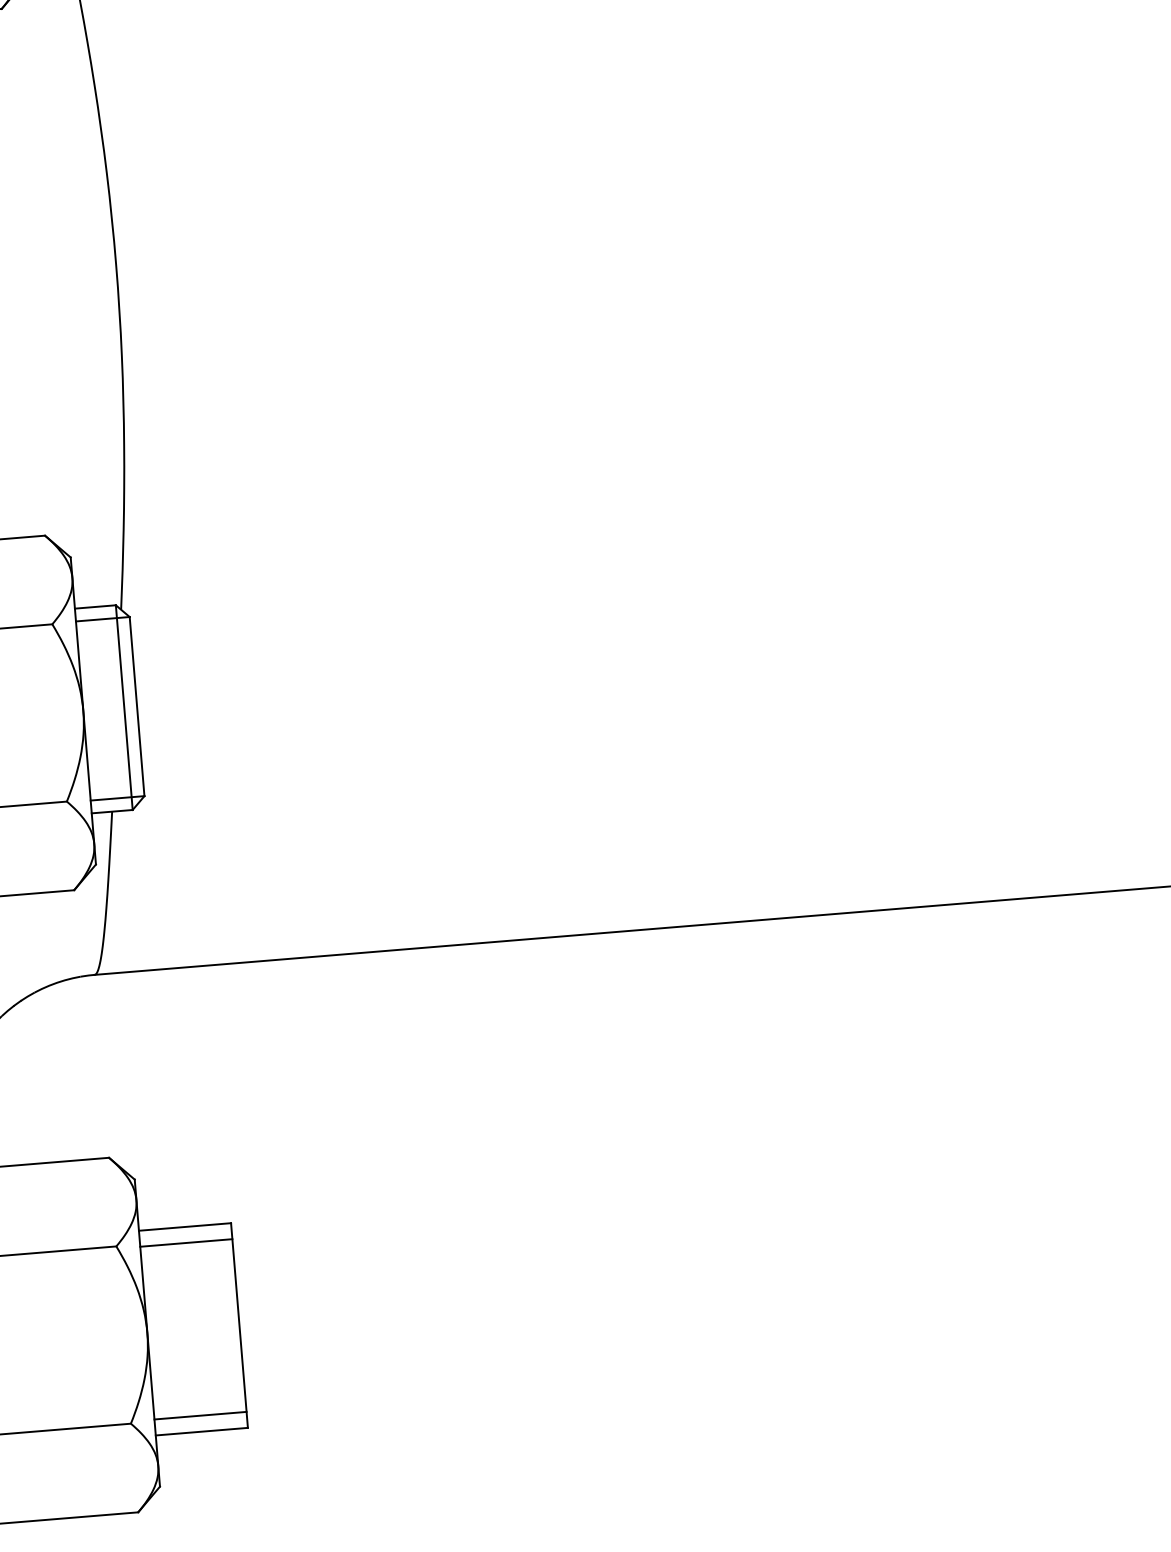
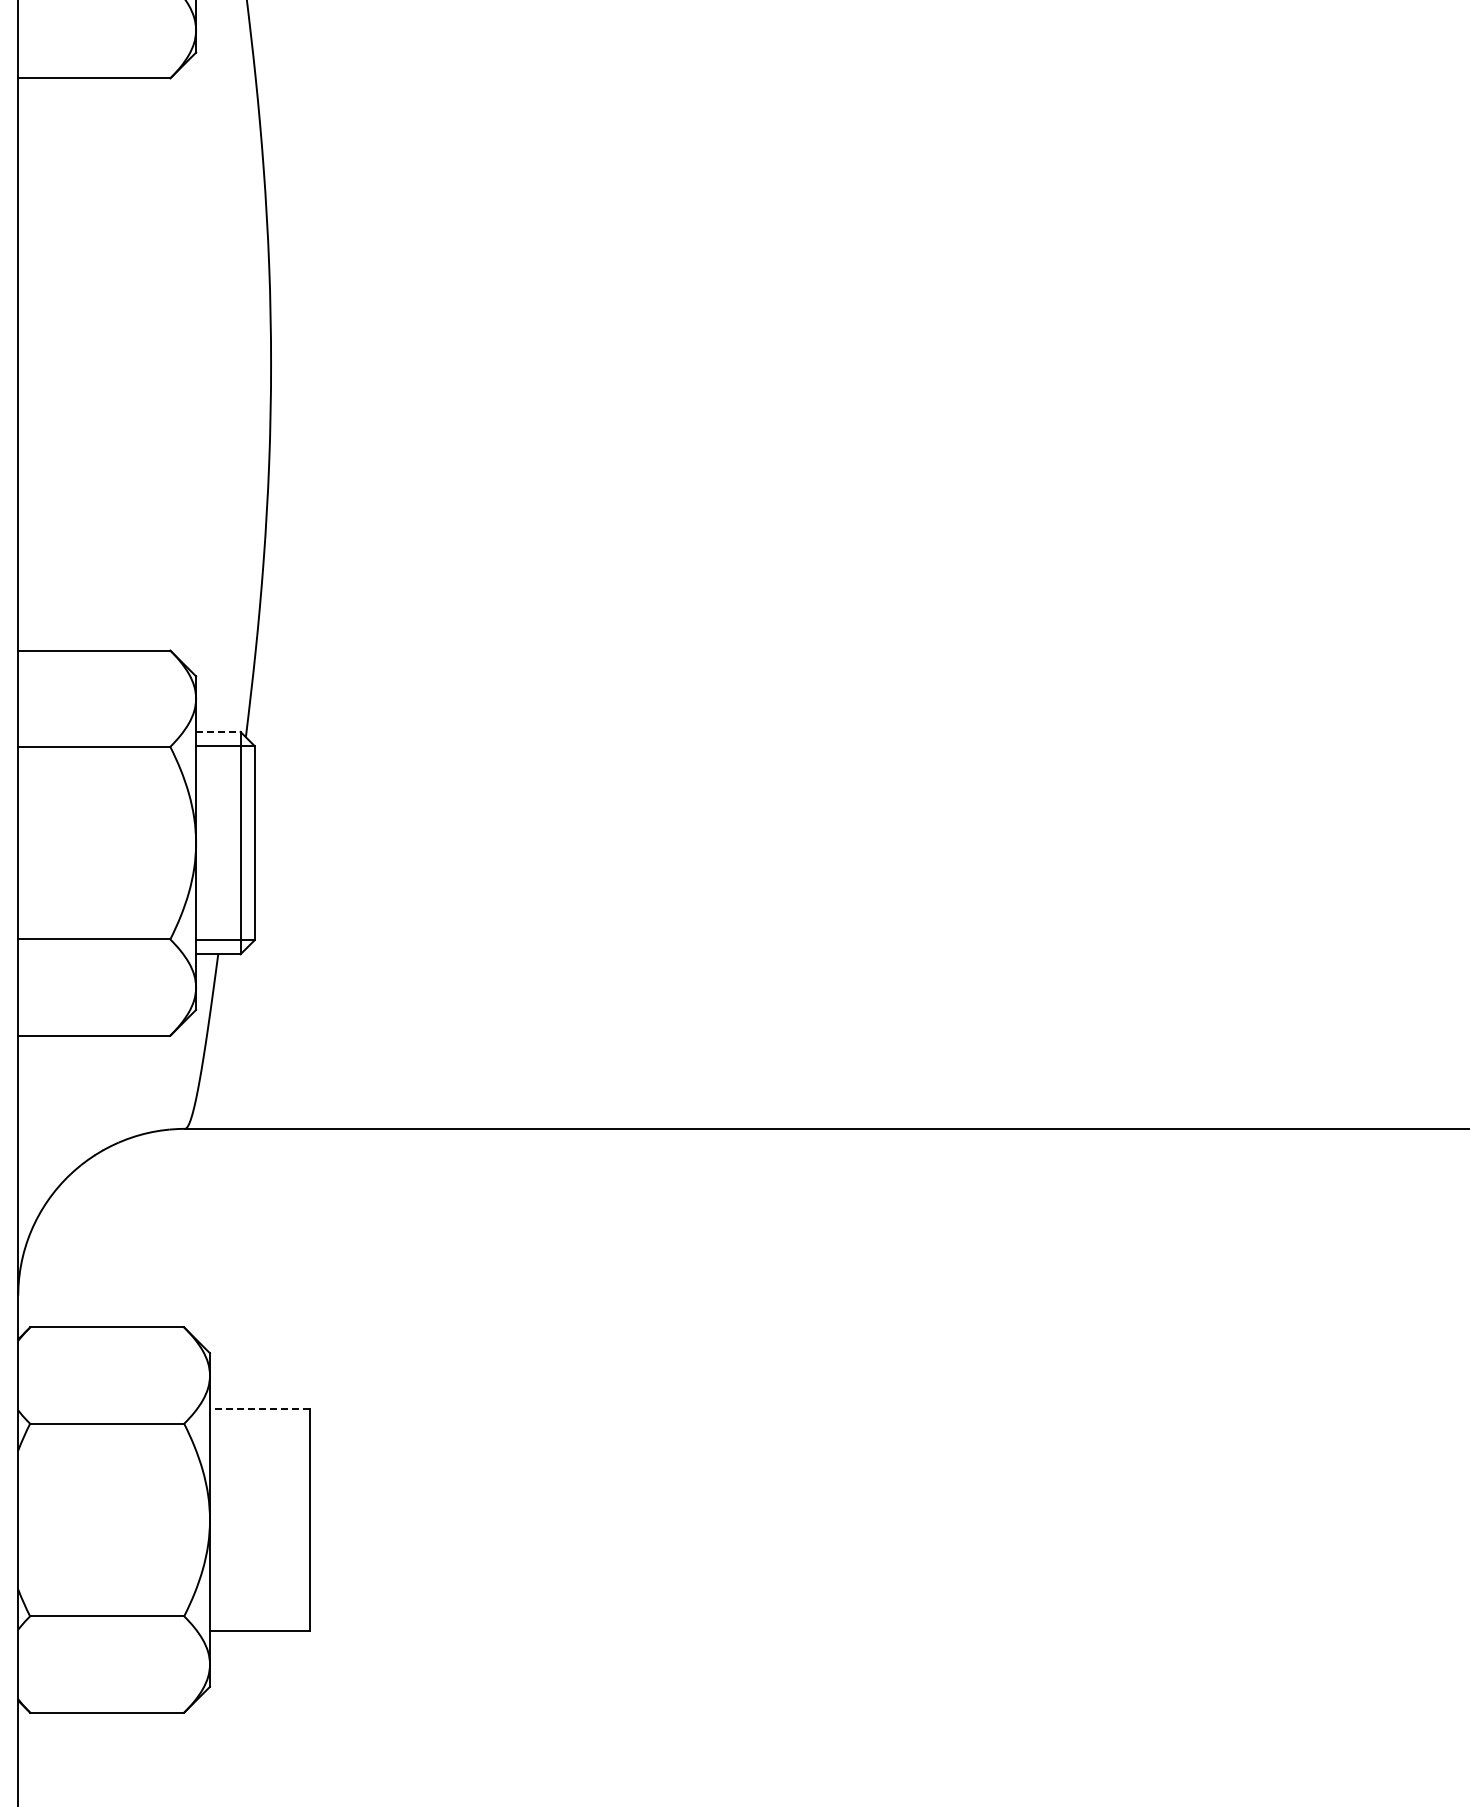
line: (95, 606) -> (218, 731), solid -> dashed
line: (184, 1226) -> (259, 1408), solid -> dashed
line: (186, 1243) -> (260, 1426), removed
line: (200, 1415) -> (260, 1613), removed

